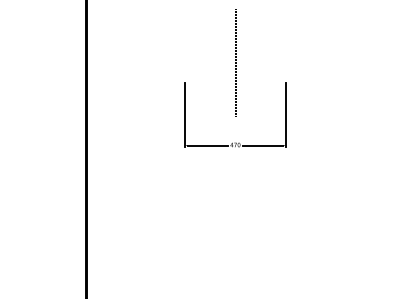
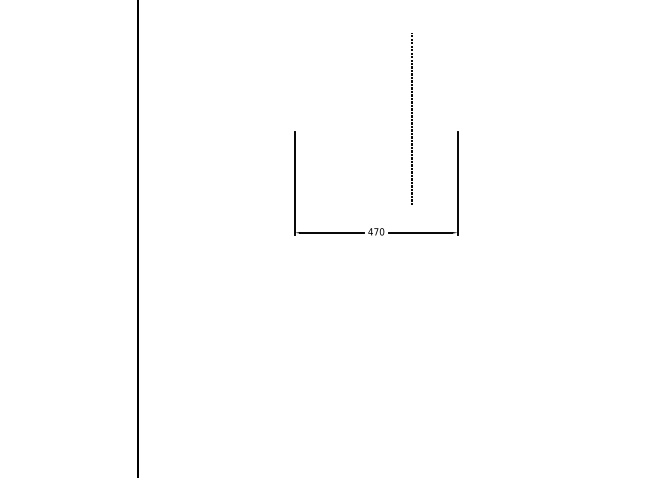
line: (235, 62) -> (411, 119), moved

